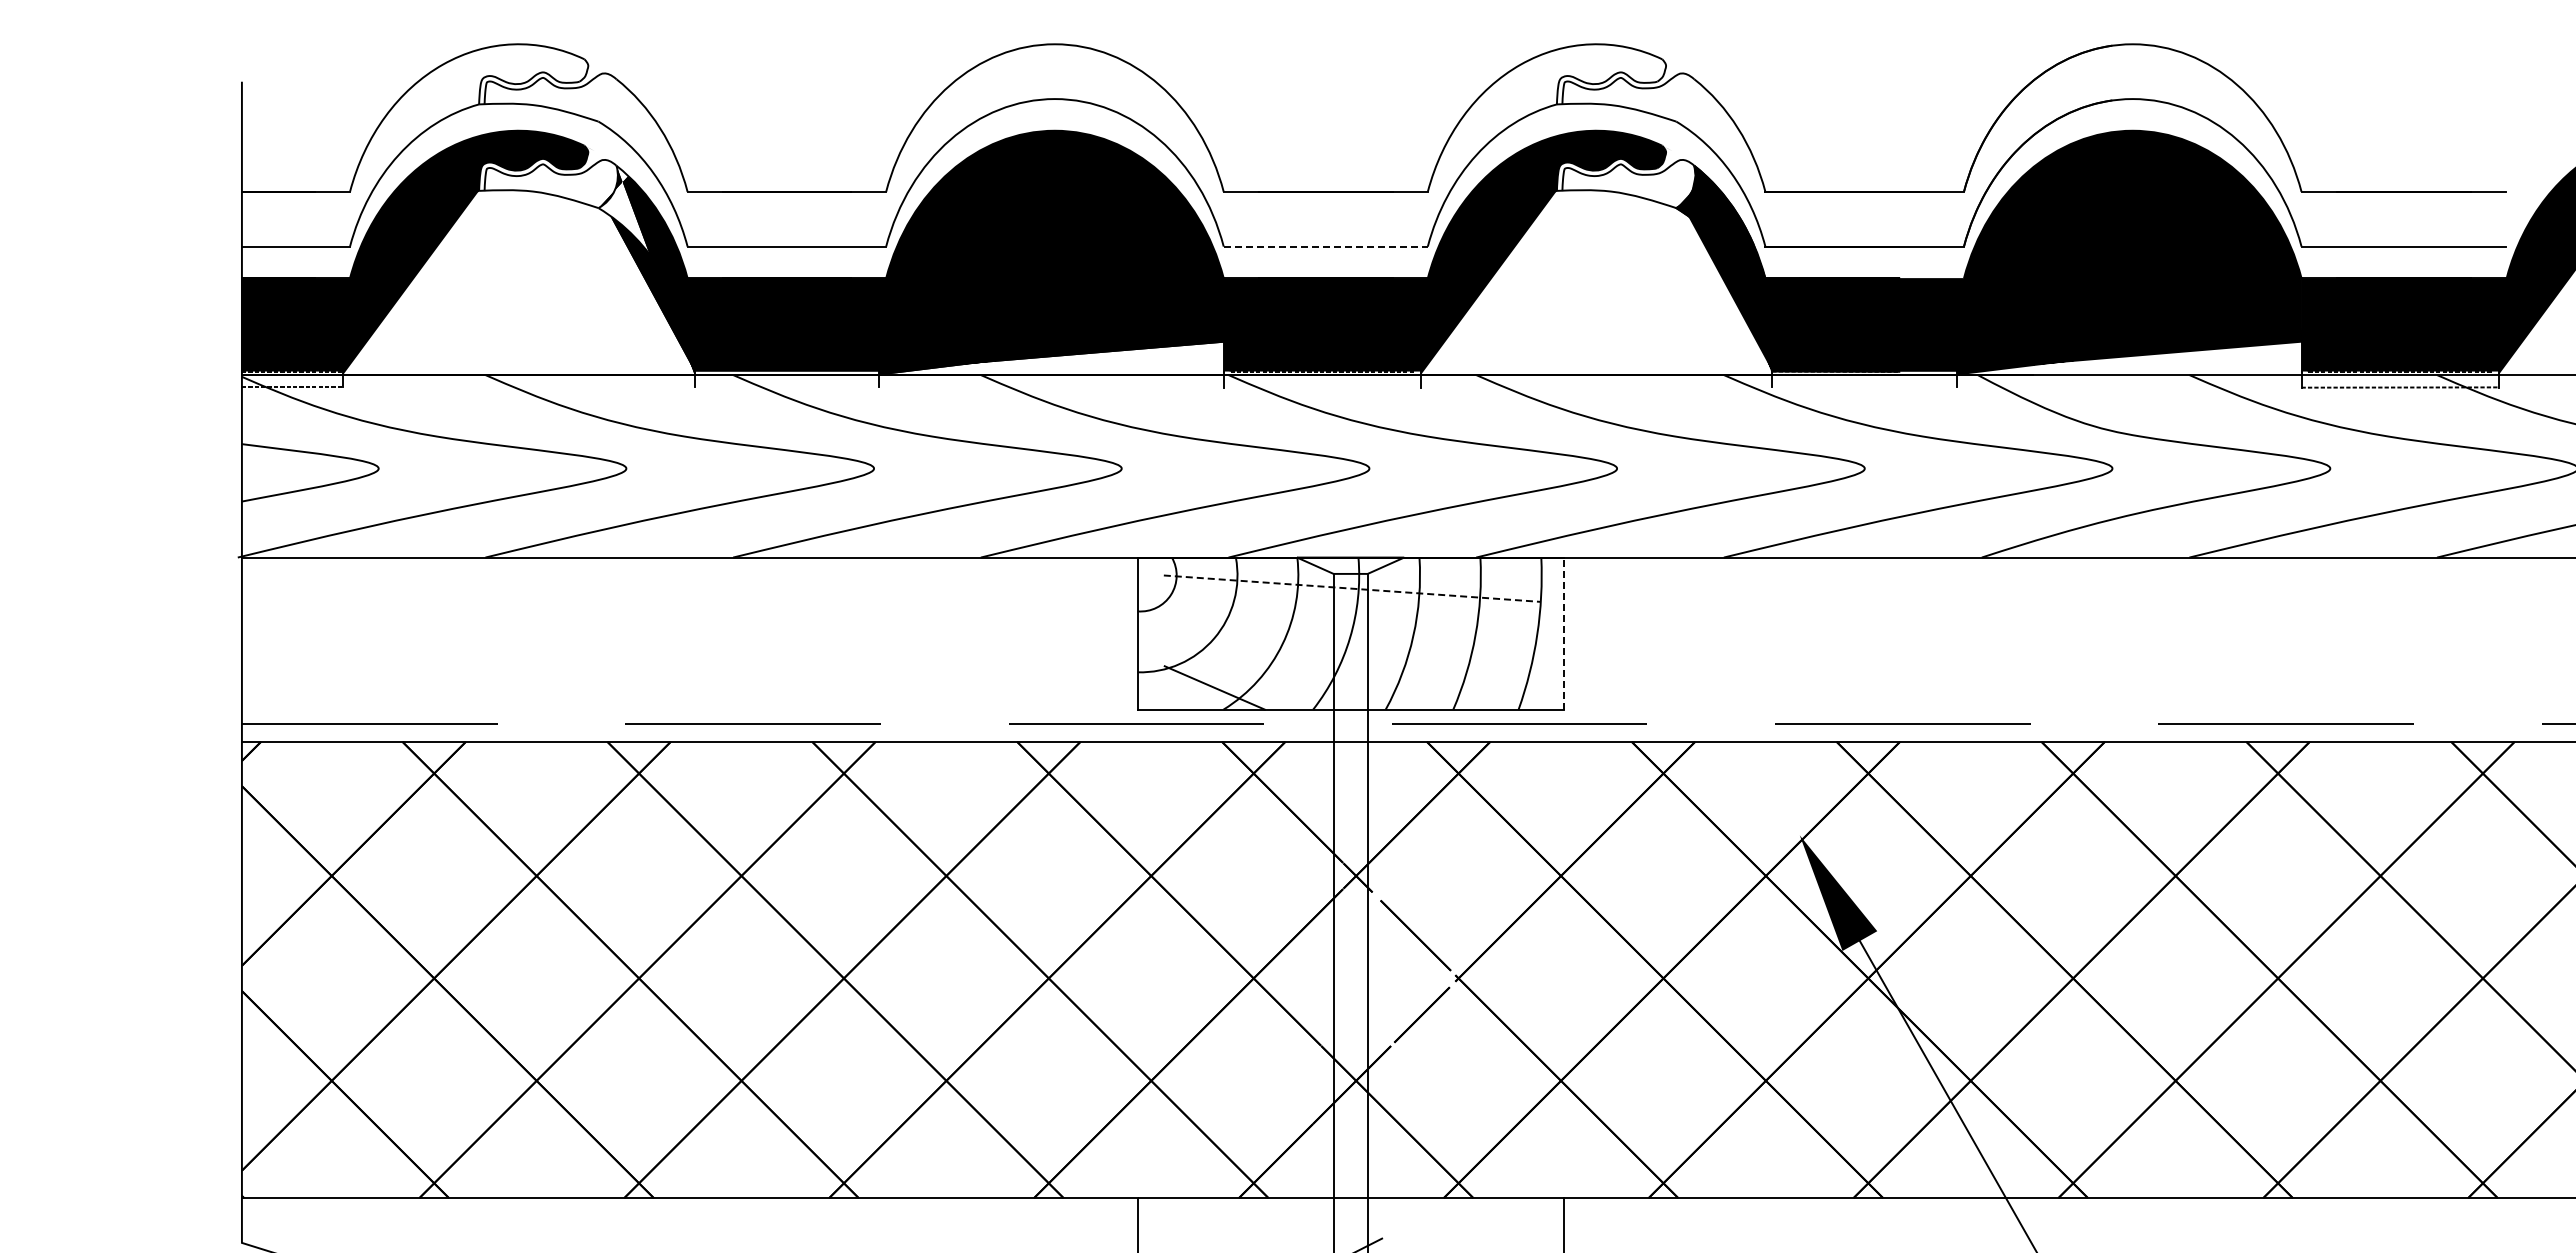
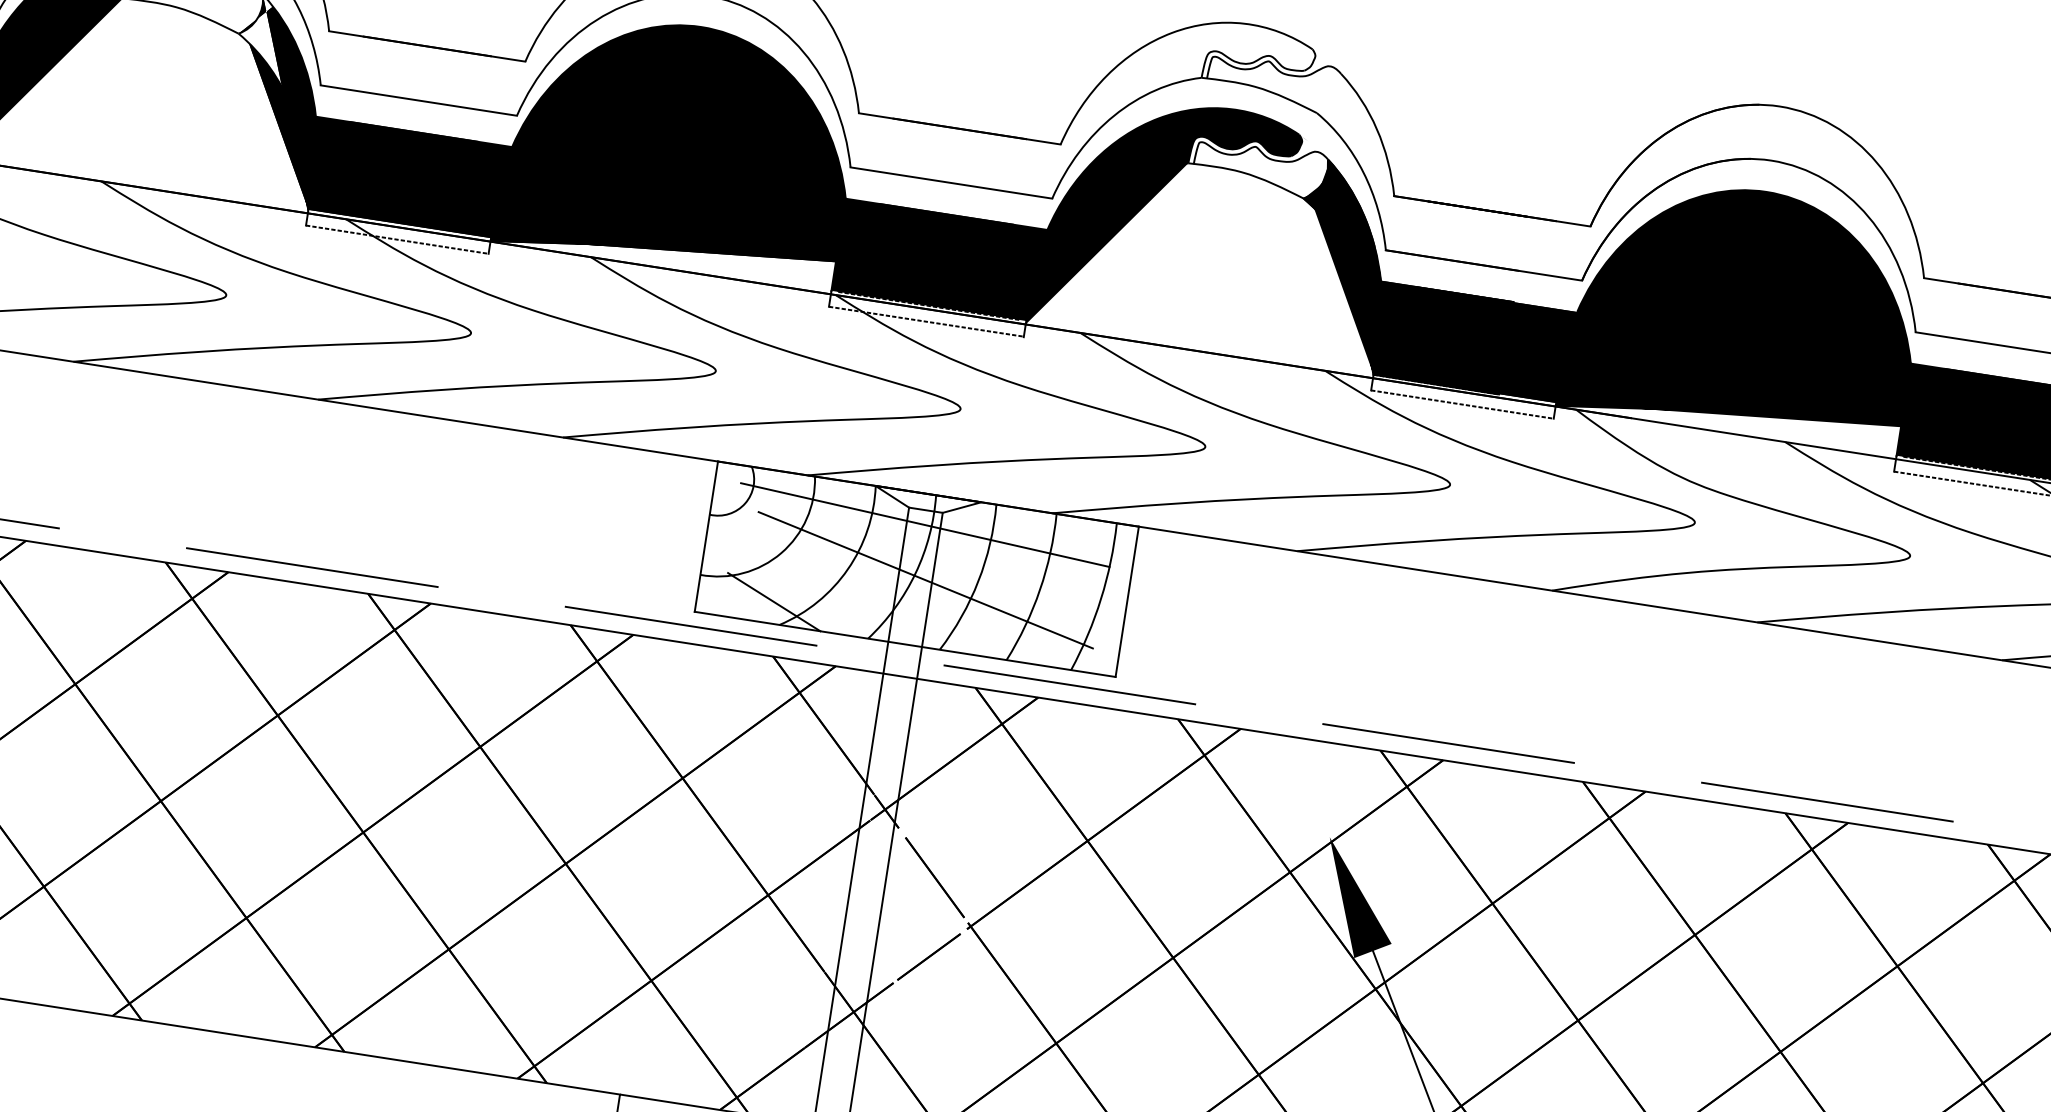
line: (1326, 246) -> (952, 182), dashed -> solid
line: (786, 387) -> (396, 239), added
line: (1321, 387) -> (925, 321), added
line: (1864, 387) -> (1462, 404), added
line: (1352, 588) -> (925, 524), dashed -> solid
line: (1563, 633) -> (1127, 601), dashed -> solid
line: (1360, 642) -> (925, 579), added

